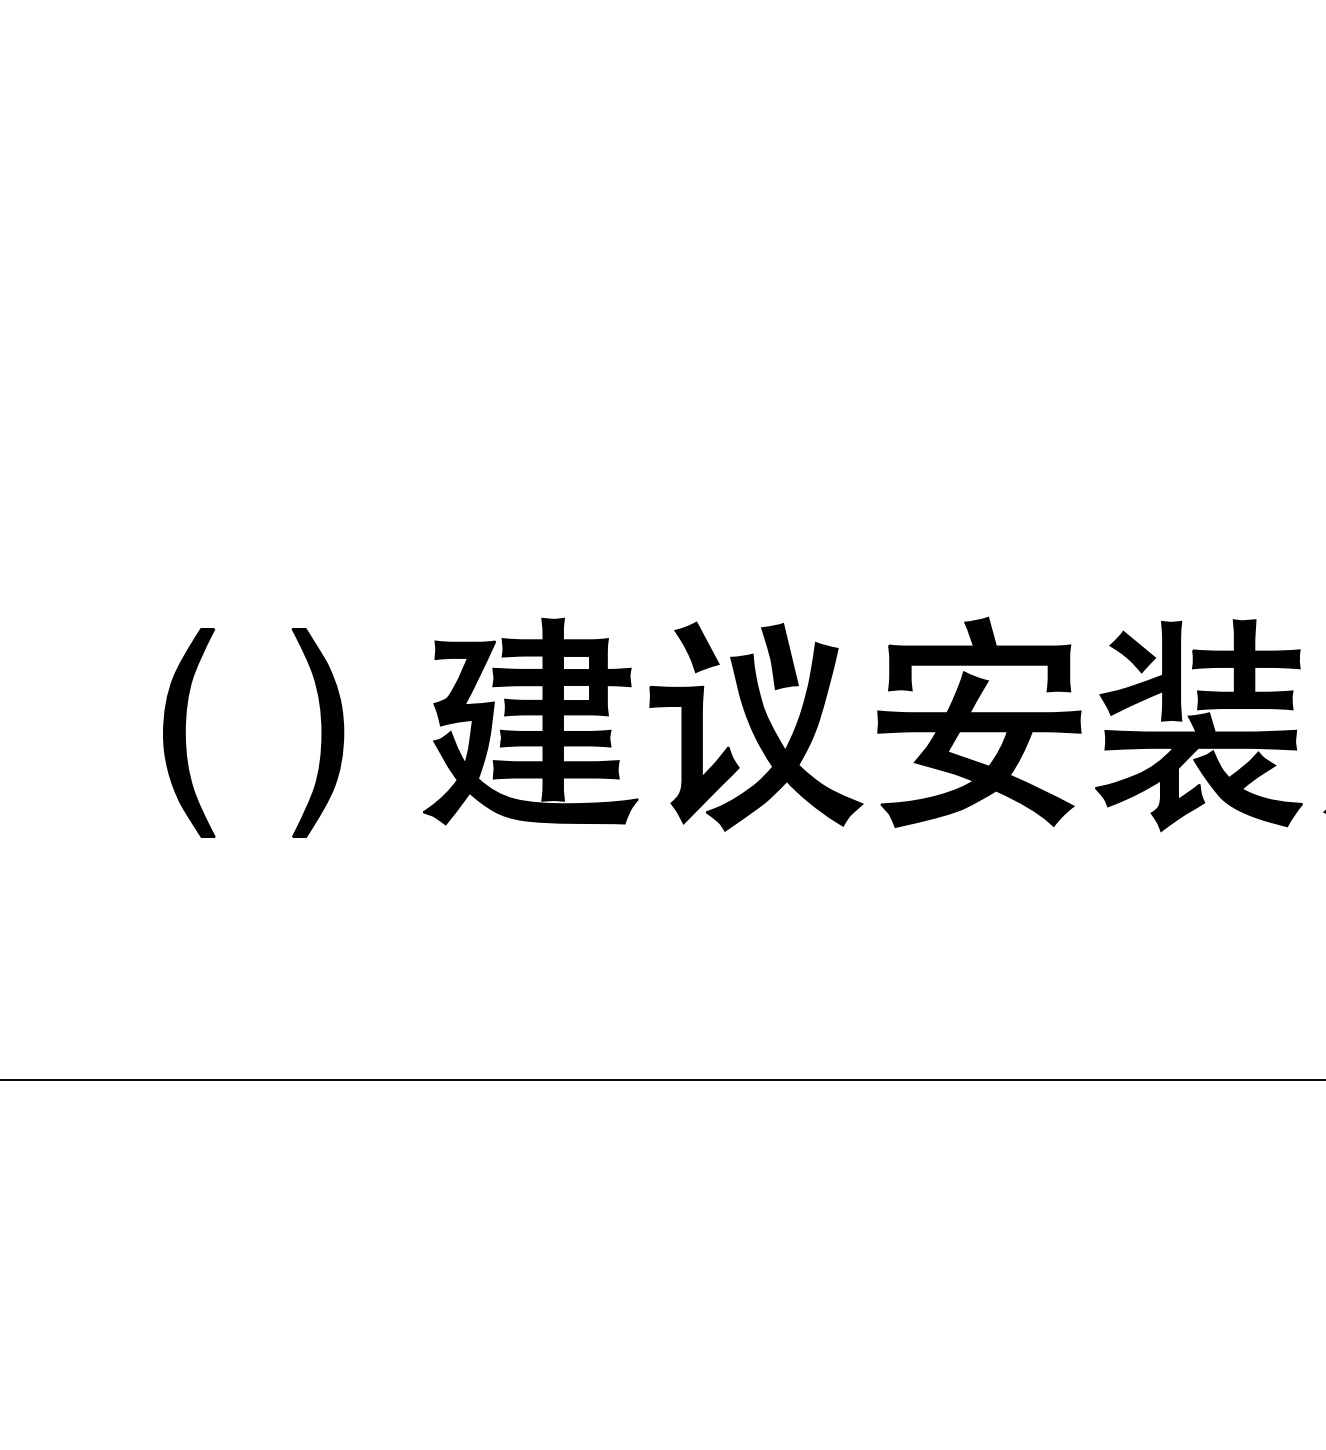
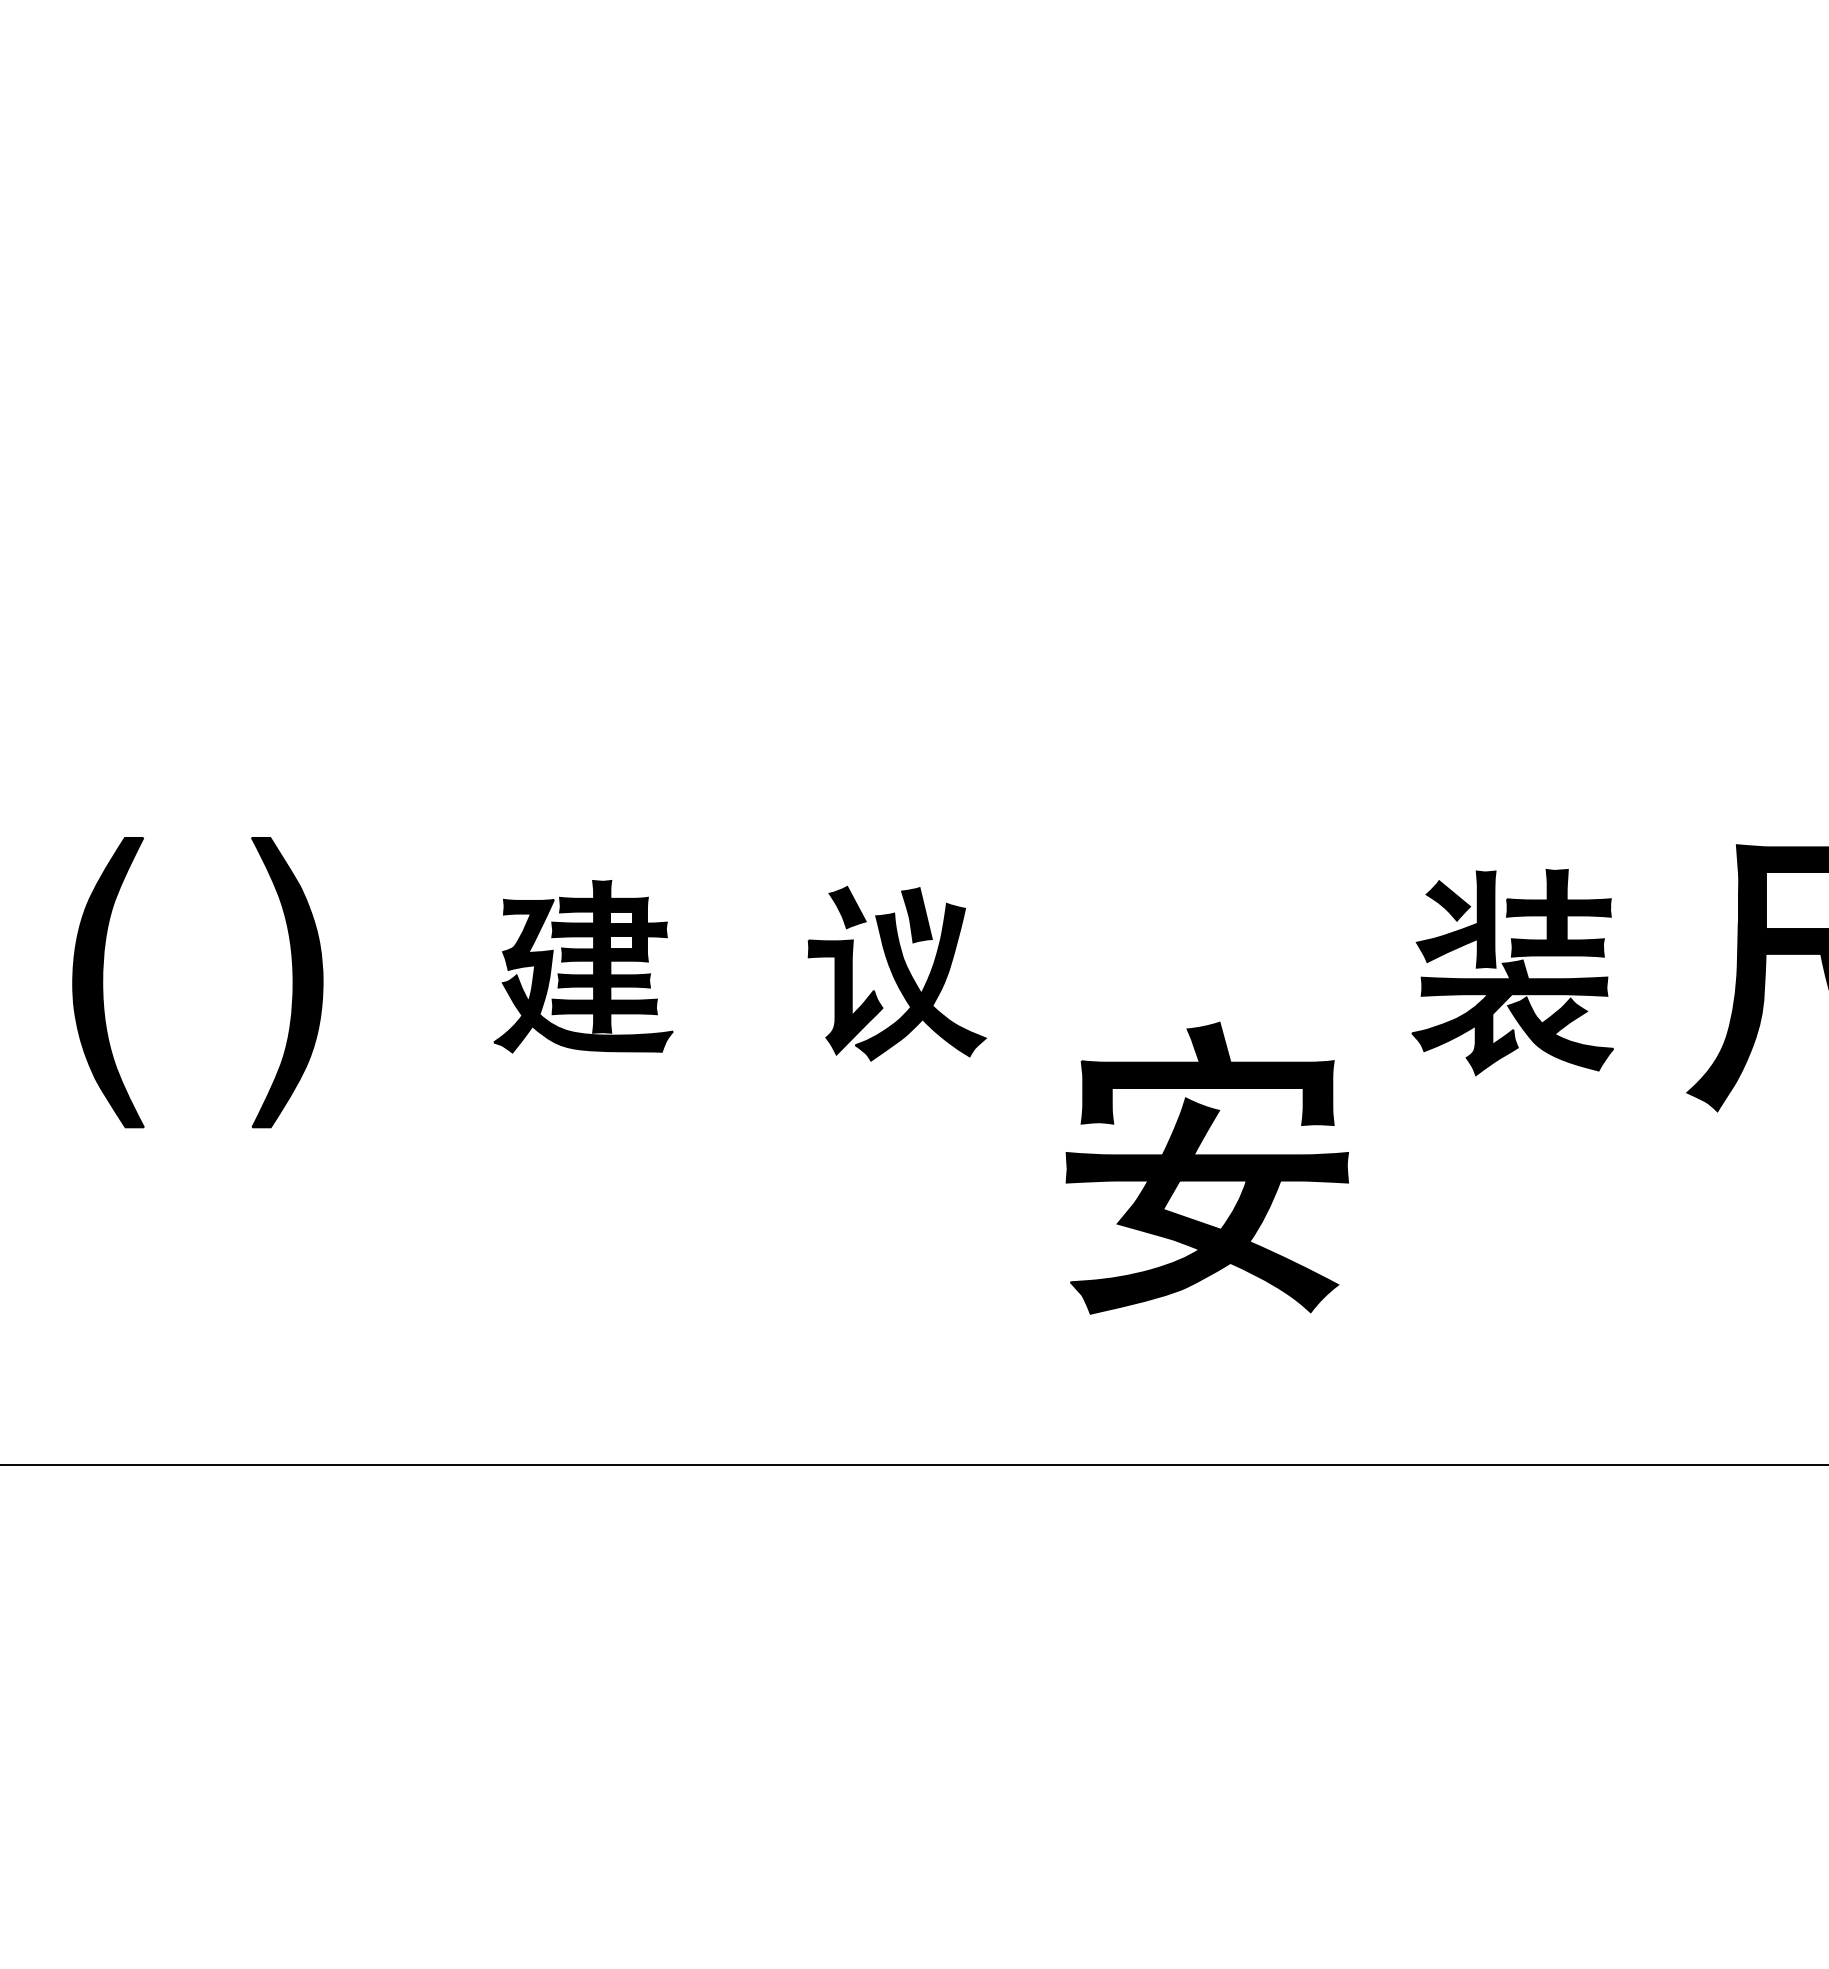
part: (530, 721) -> (582, 966), size x0.6
part: (979, 721) -> (1207, 1166), moved
part: (1198, 725) -> (1512, 972), size x0.7
part: (756, 726) -> (897, 973), size x0.6

